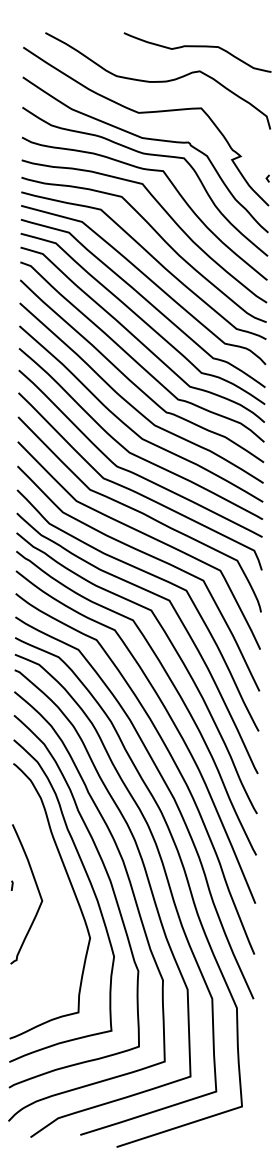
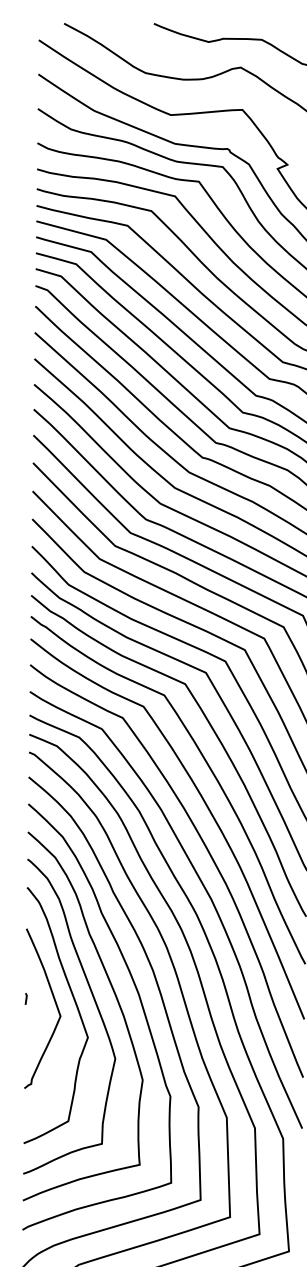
curve: (56, 895) -> (76, 1010), added

